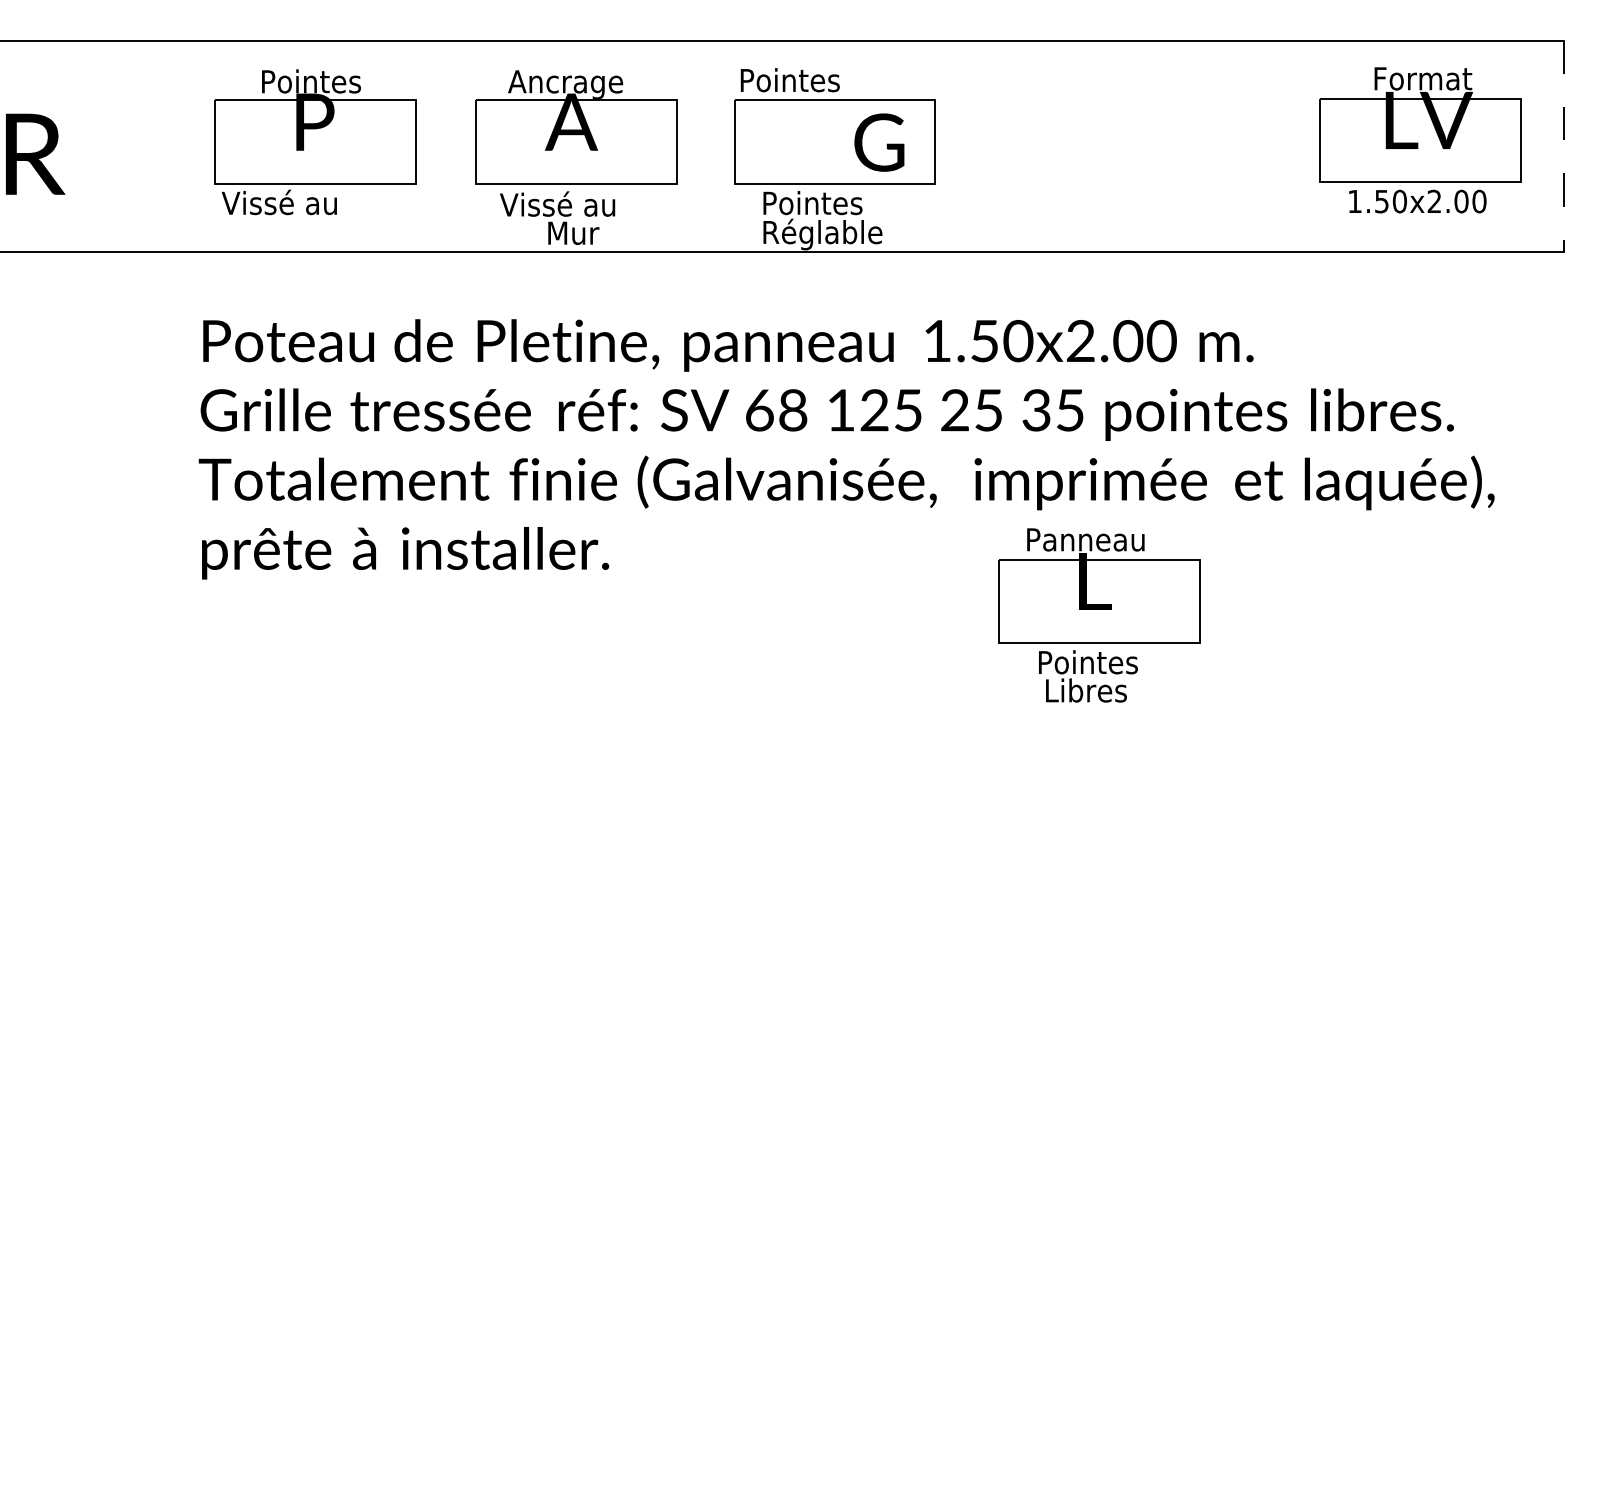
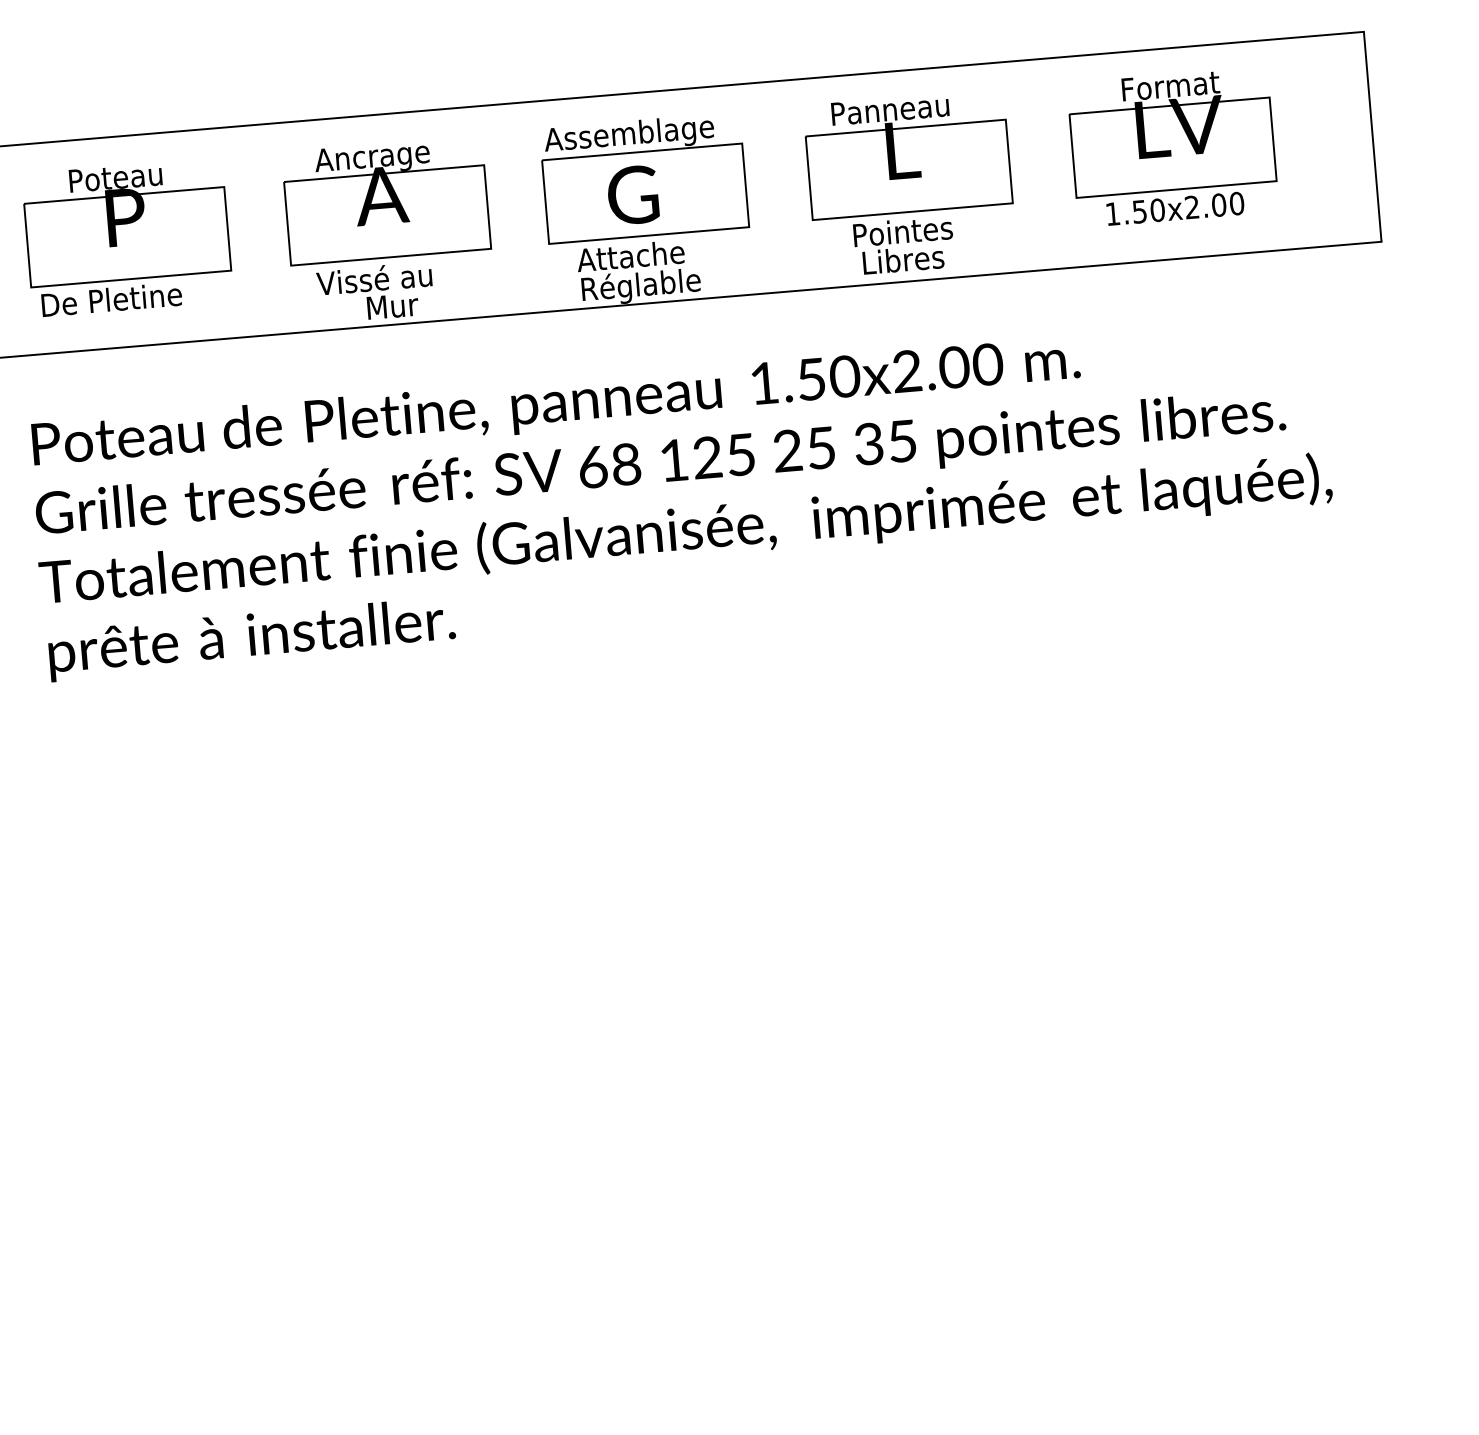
text: (327, 81) -> (134, 175), Pointes -> Poteau
text: (823, 83) -> (629, 136), Pointes -> Assemblage
part: (1420, 140) -> (1173, 147), moved
text: (879, 142) -> (633, 195), moved
line: (1564, 146) -> (1372, 136), dashed -> solid
text: (292, 202) -> (110, 299), Vissé au -> De Pletine
text: (814, 202) -> (630, 255), Pointes -> Attache
part: (1099, 615) -> (910, 183), moved

